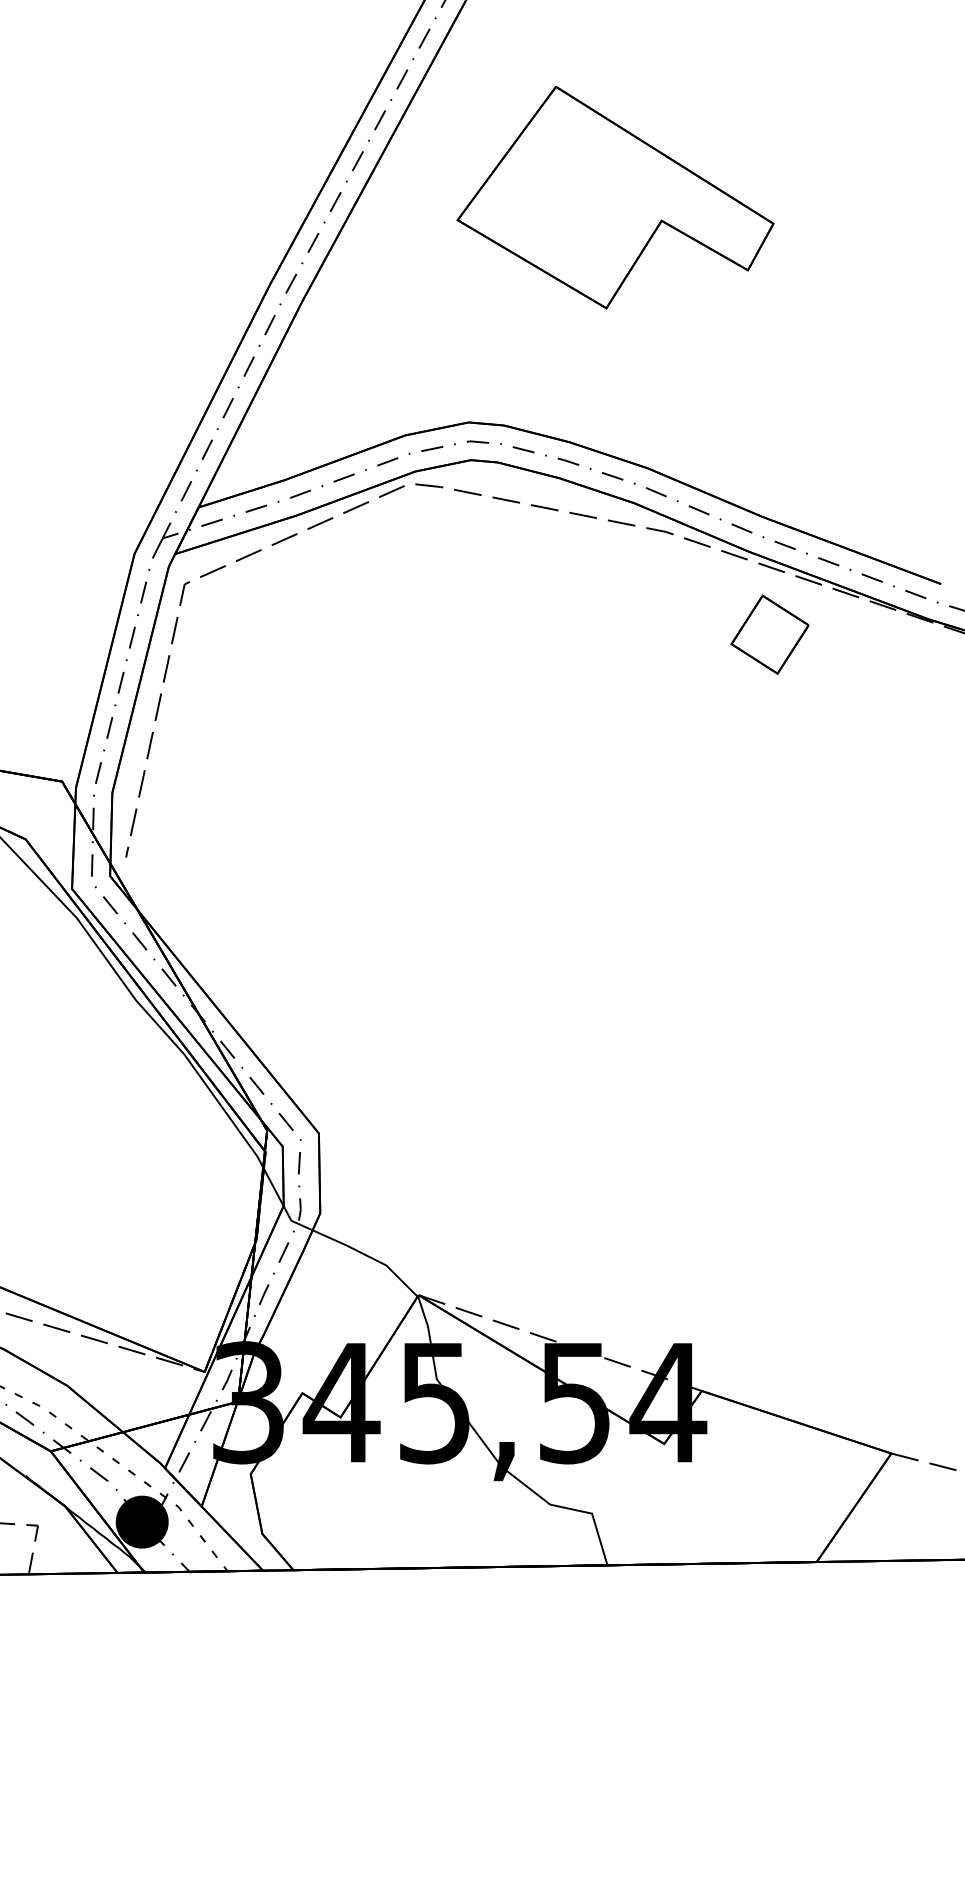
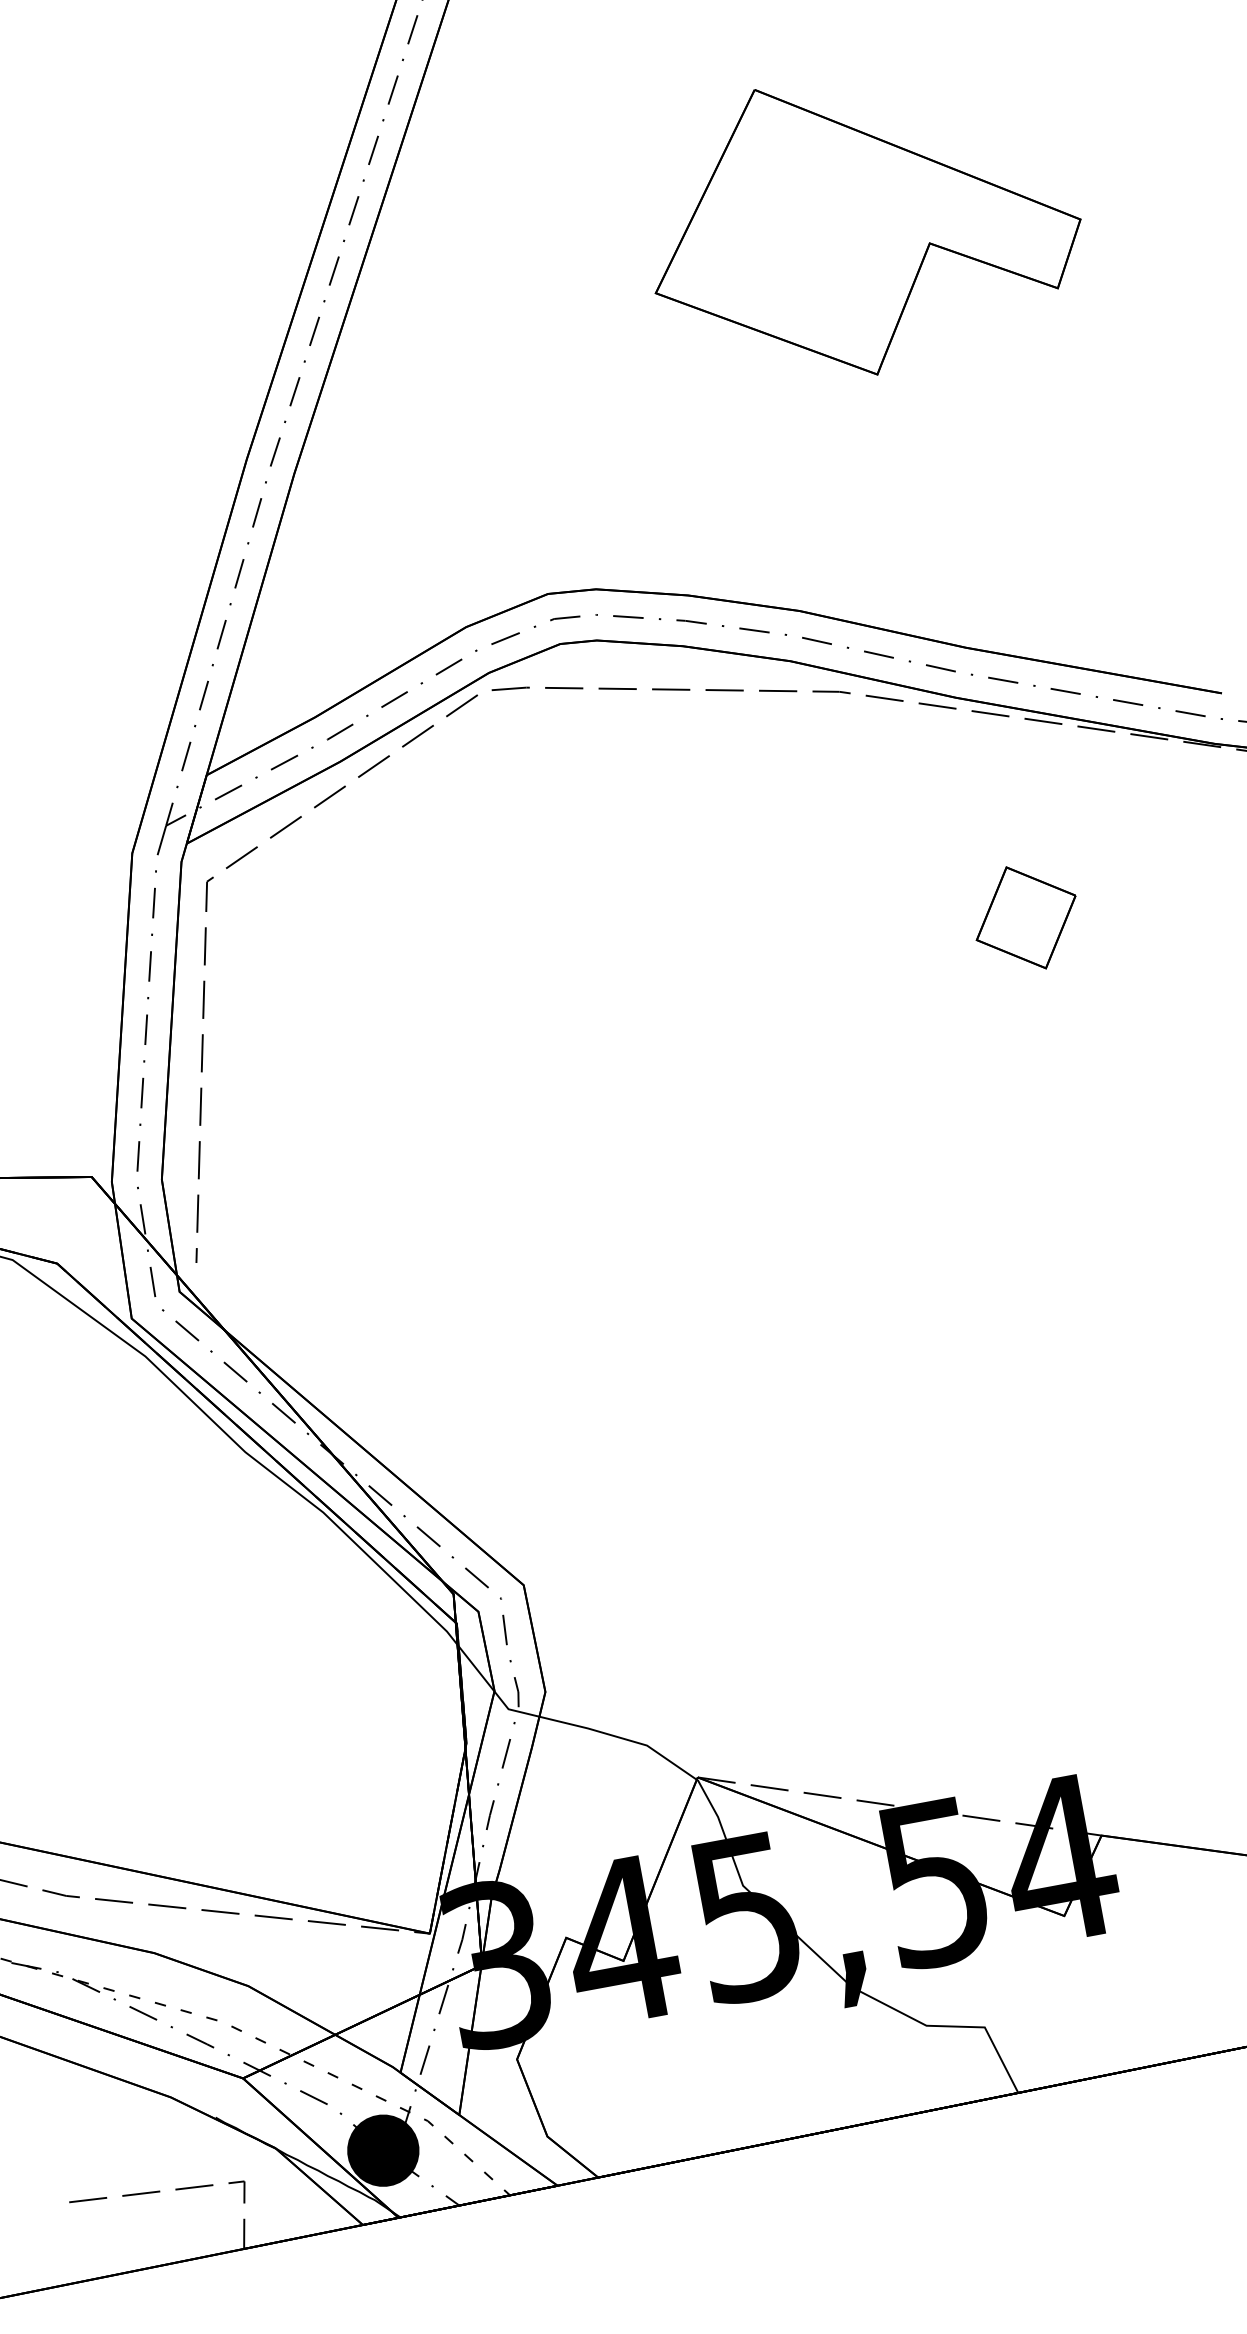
part: (615, 197) -> (862, 223), moved
part: (769, 634) -> (1025, 917), moved

